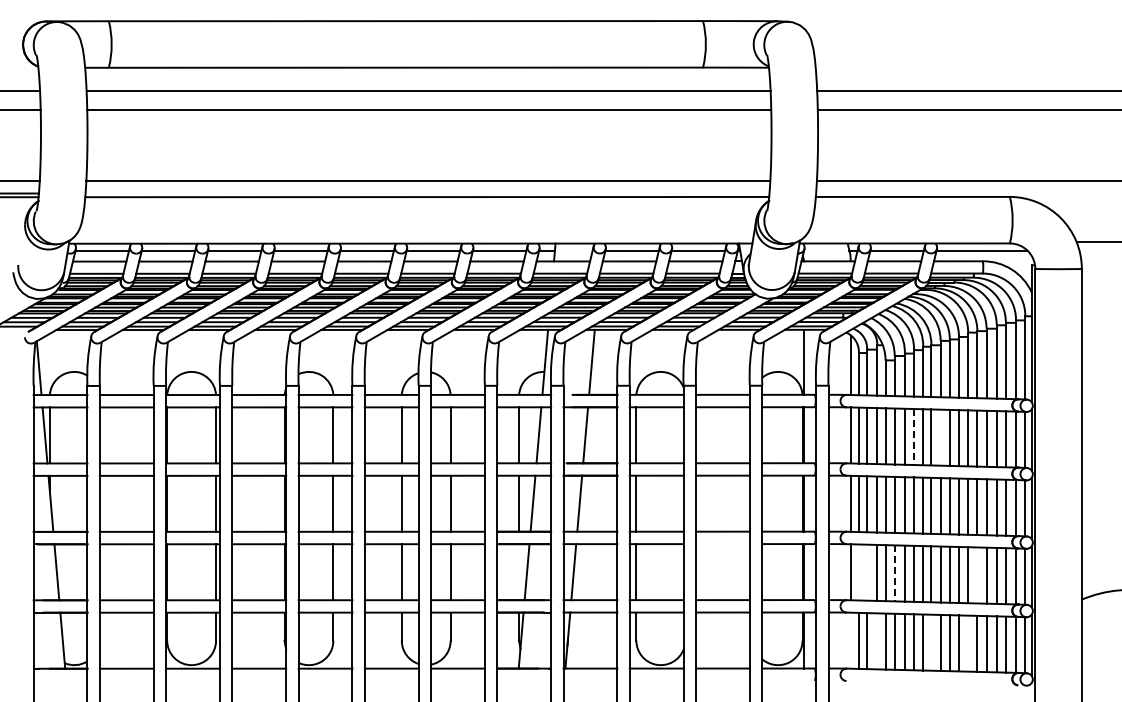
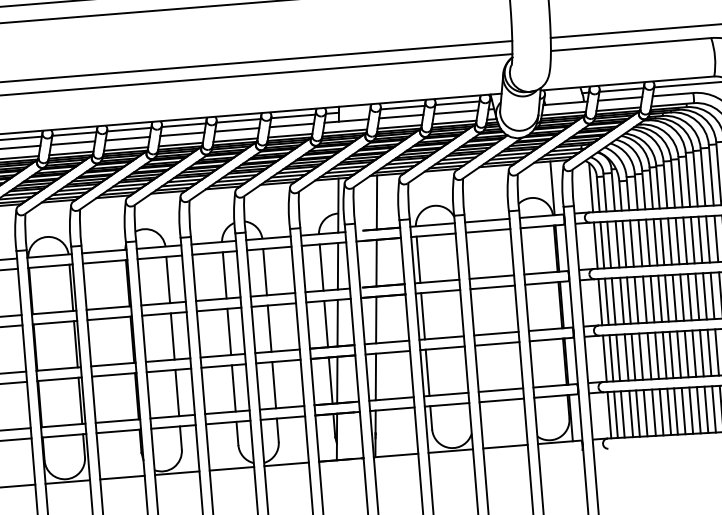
line: (914, 437) -> (648, 243), dashed -> solid
line: (940, 437) -> (669, 241), added
line: (722, 544) -> (496, 344), added
line: (519, 572) -> (331, 380), added
line: (858, 572) -> (611, 358), added
line: (867, 572) -> (618, 357), added
line: (894, 573) -> (640, 356), dashed -> solid
line: (977, 575) -> (709, 352), added
line: (851, 640) -> (609, 414), added
line: (877, 641) -> (631, 414), added
line: (931, 642) -> (676, 411), added
line: (968, 643) -> (706, 409), added

